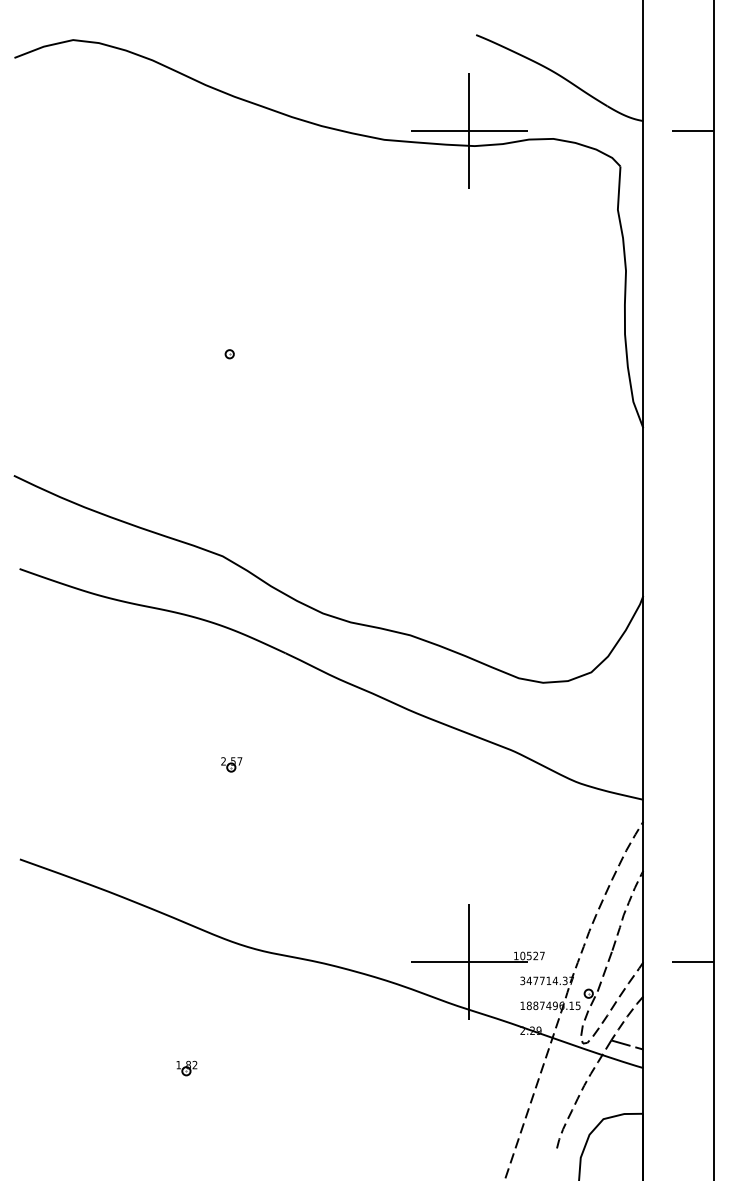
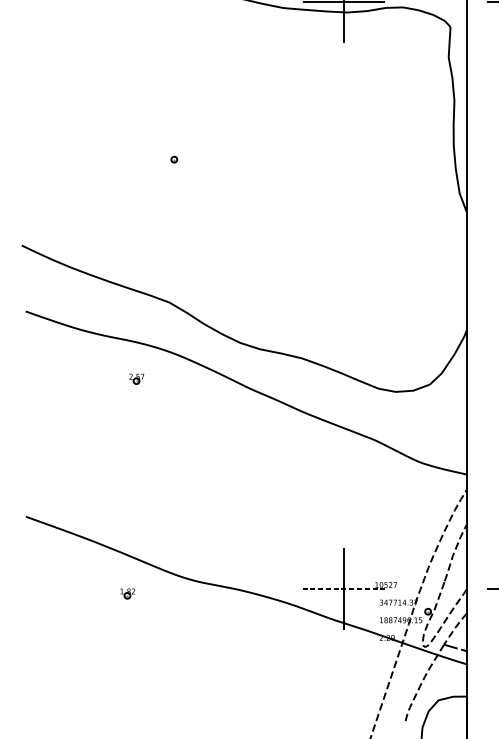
part: (231, 764) -> (136, 378), moved
line: (469, 961) -> (343, 588), solid -> dashed
part: (186, 1068) -> (127, 593), moved

